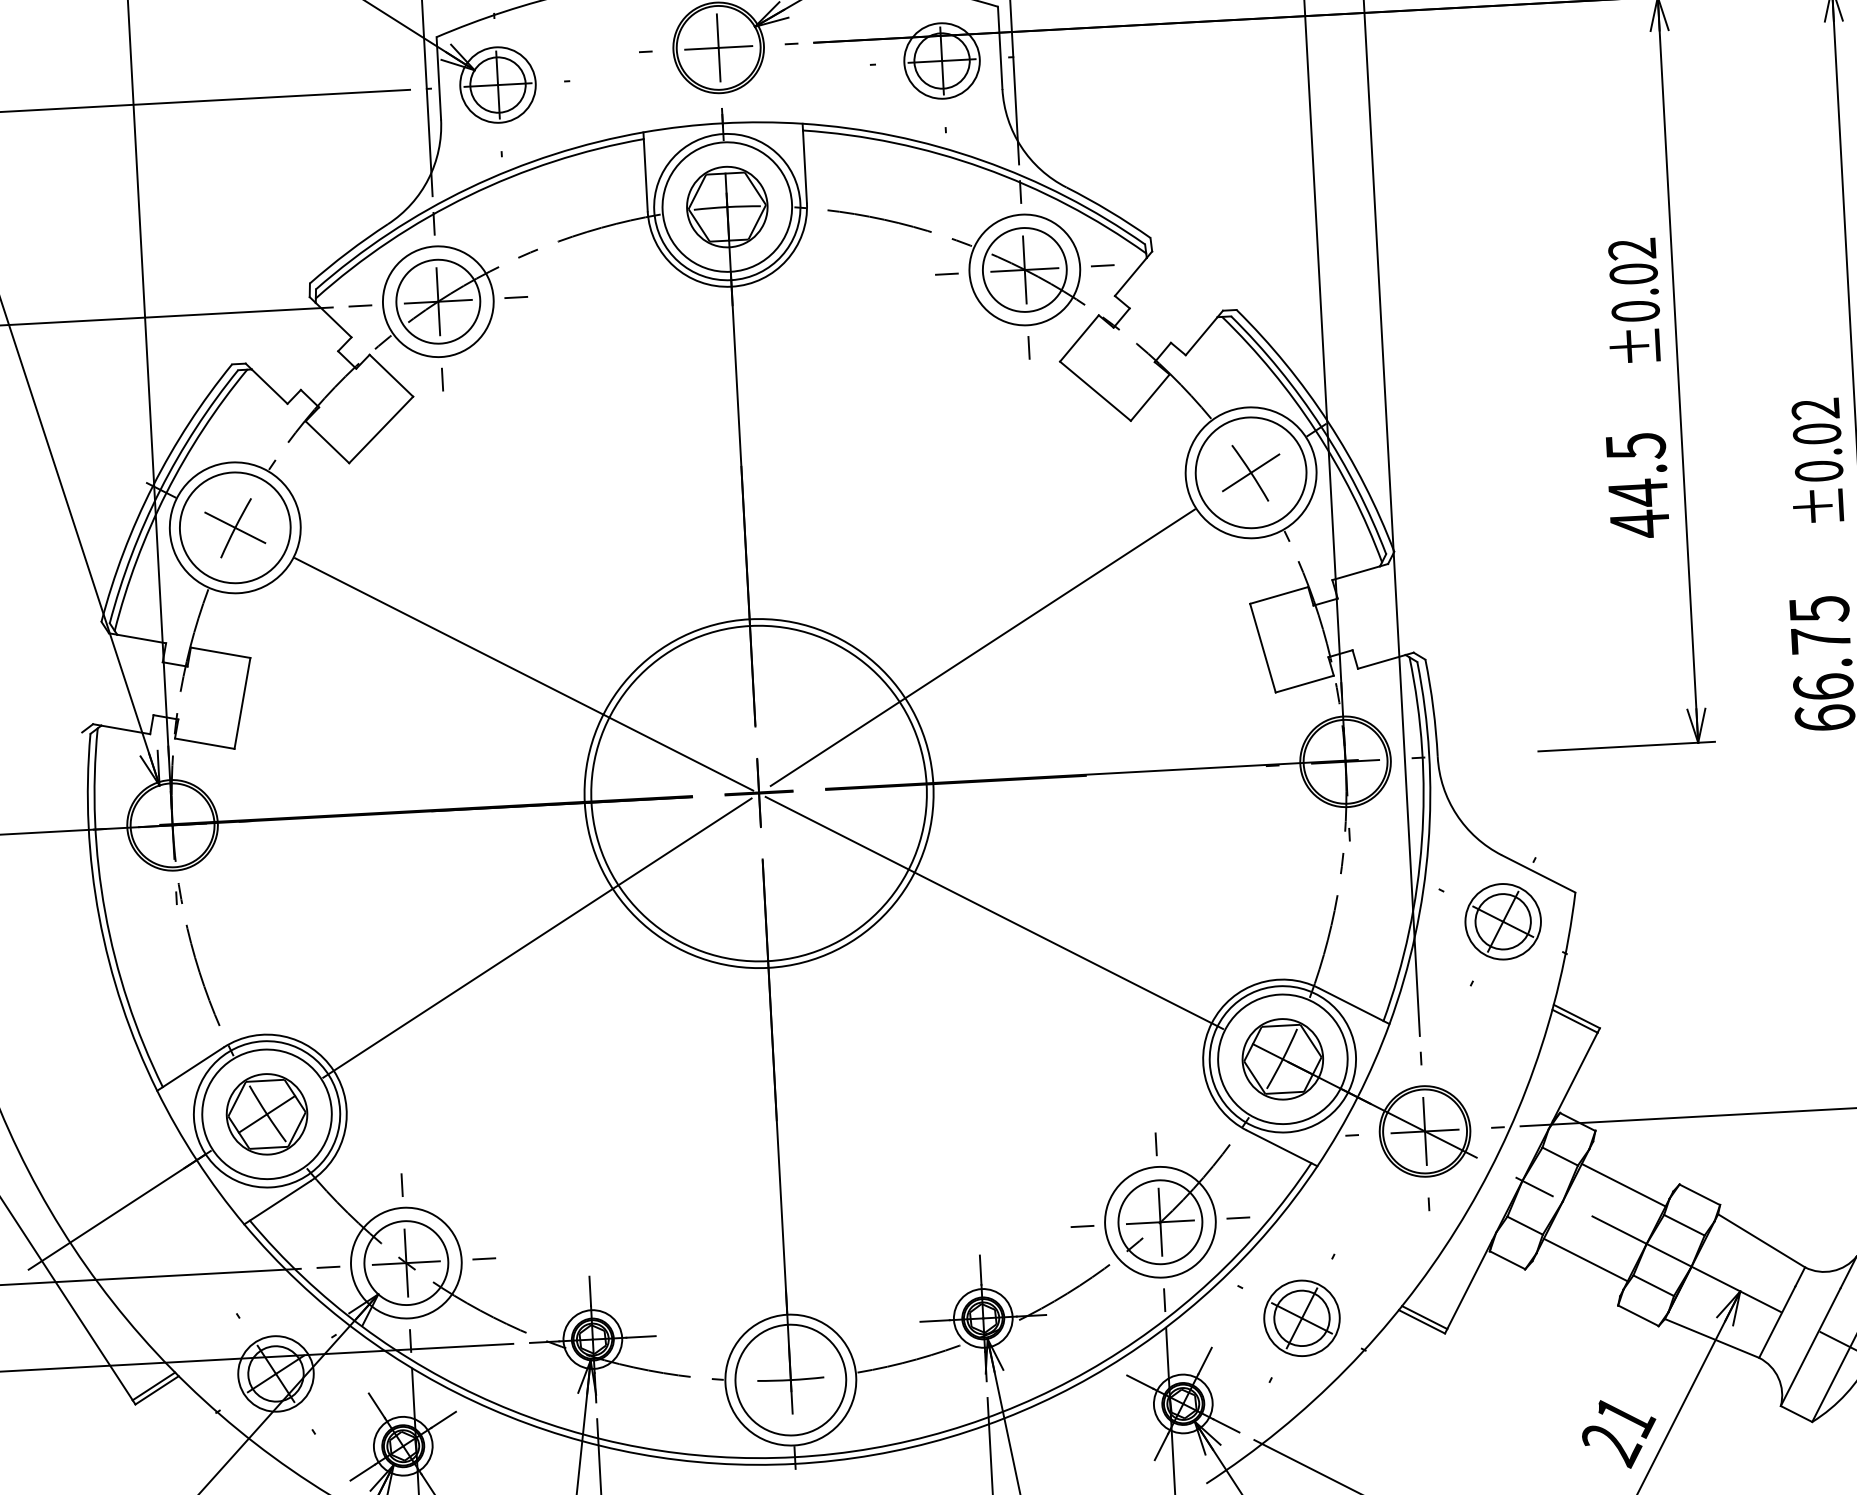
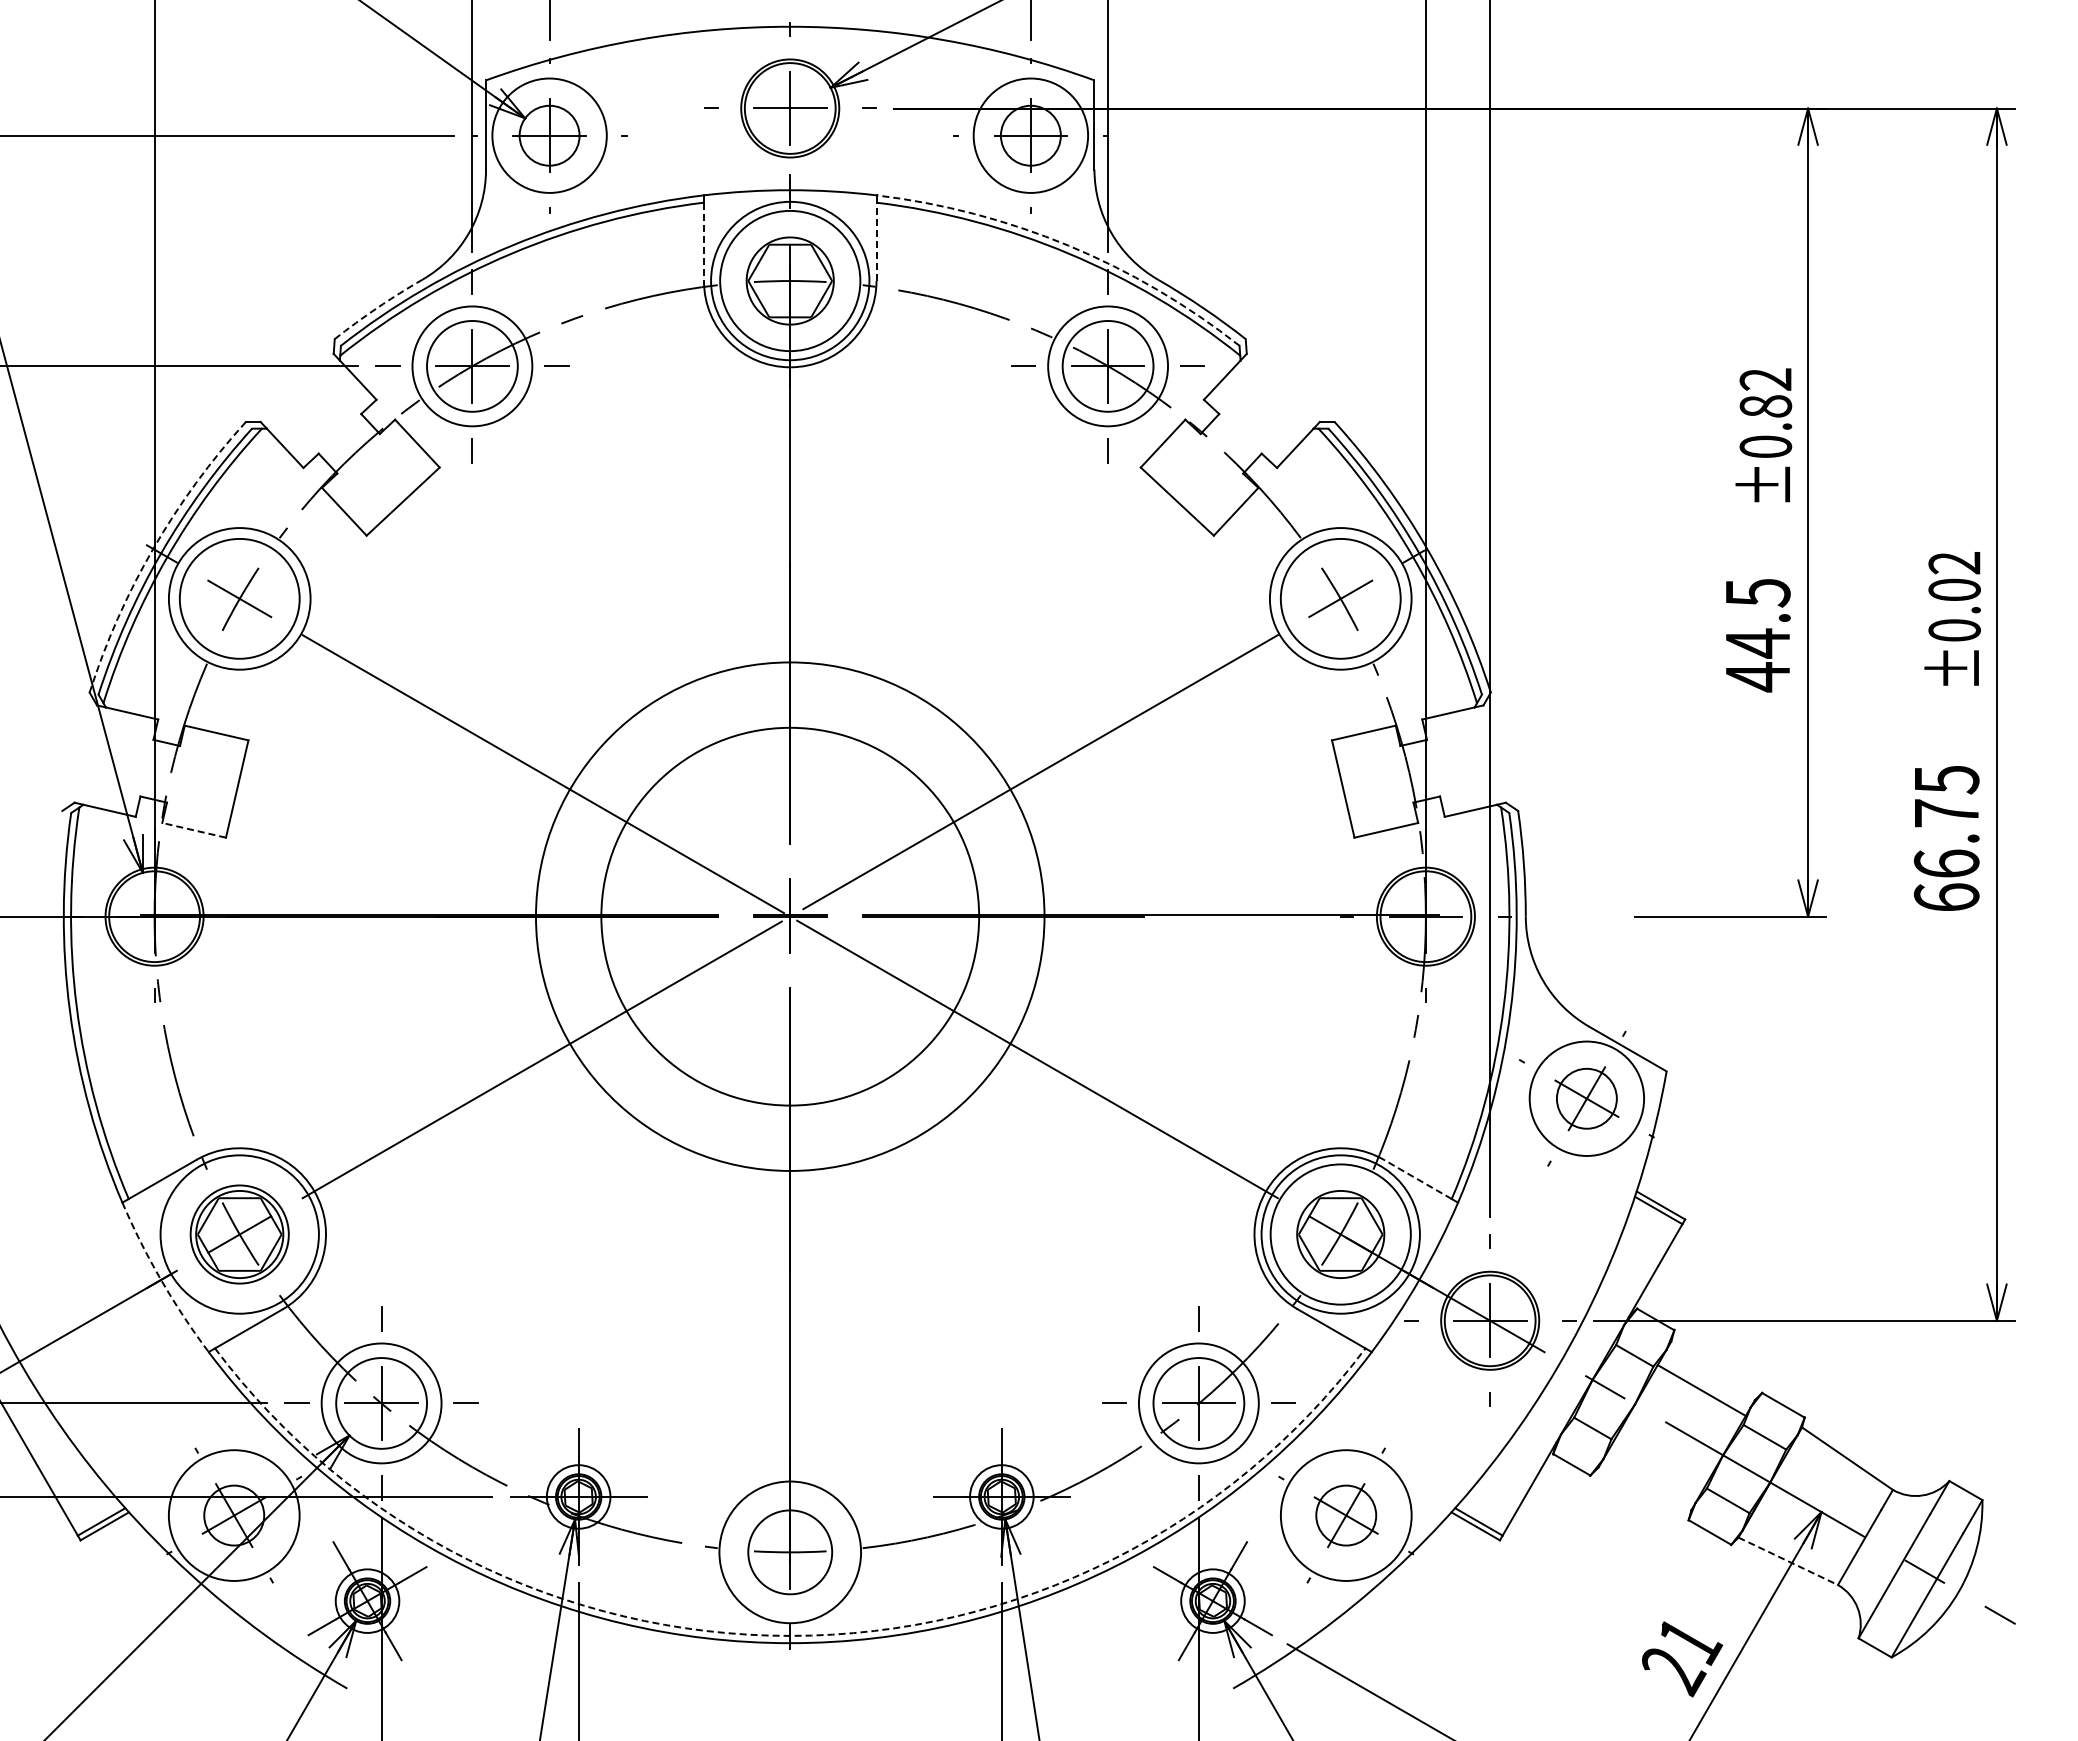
circle: (941, 60) -> (1030, 135), size x1.4
circle: (497, 84) -> (549, 135), size x1.4
arc: (982, 160) -> (1068, 245), solid -> dashed
line: (804, 166) -> (876, 241), solid -> dashed
line: (645, 175) -> (703, 242), solid -> dashed
arc: (347, 252) -> (377, 307), solid -> dashed
text: (1633, 274) -> (1765, 406), ±0.02 -> ±0.82
arc: (153, 485) -> (153, 548), solid -> dashed
line: (205, 743) -> (194, 830), solid -> dashed
circle: (758, 793) -> (789, 916), size x1.4
circle: (1502, 921) -> (1586, 1098), size x1.4
line: (1350, 1004) -> (1417, 1179), solid -> dashed
circle: (266, 1114) -> (239, 1234), size x0.7
arc: (197, 1159) -> (161, 1279), solid -> dashed
line: (1585, 1259) -> (1656, 1468), removed
circle: (1302, 1318) -> (1346, 1515), size x1.6
line: (1712, 1338) -> (1788, 1561), solid -> dashed
circle: (276, 1373) -> (234, 1515), size x1.6
circle: (791, 1380) -> (790, 1552), size x0.7
arc: (795, 1456) -> (790, 1635), solid -> dashed

